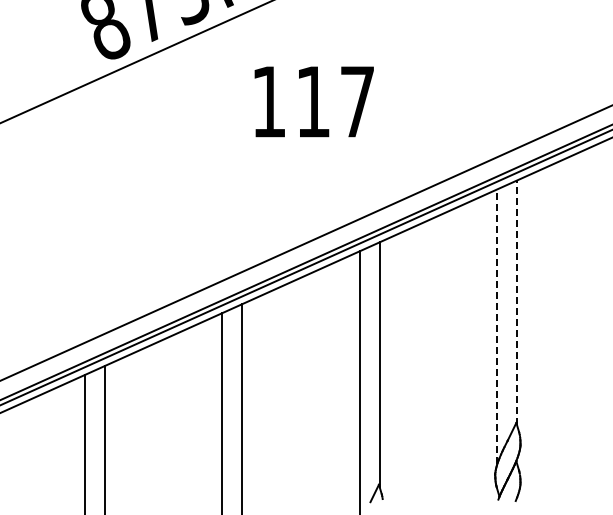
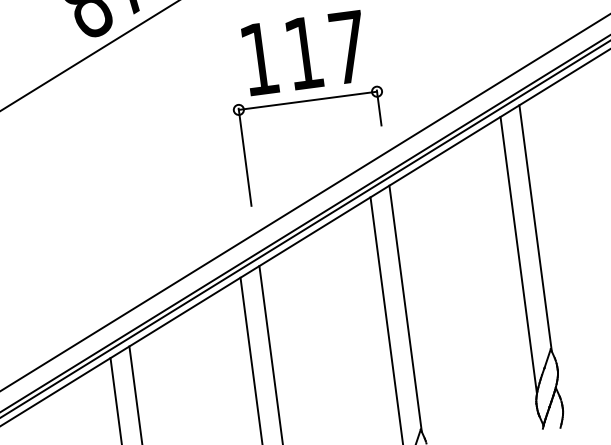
part: (310, 149) -> (307, 101), added
line: (517, 302) -> (535, 227), dashed -> solid
line: (497, 326) -> (519, 254), dashed -> solid

